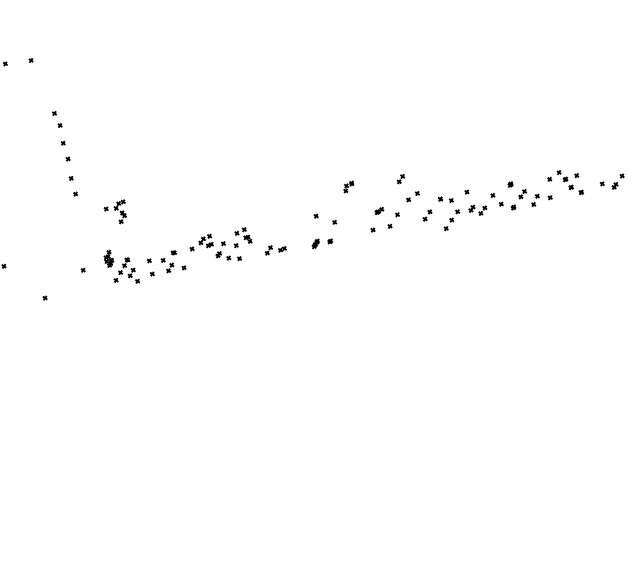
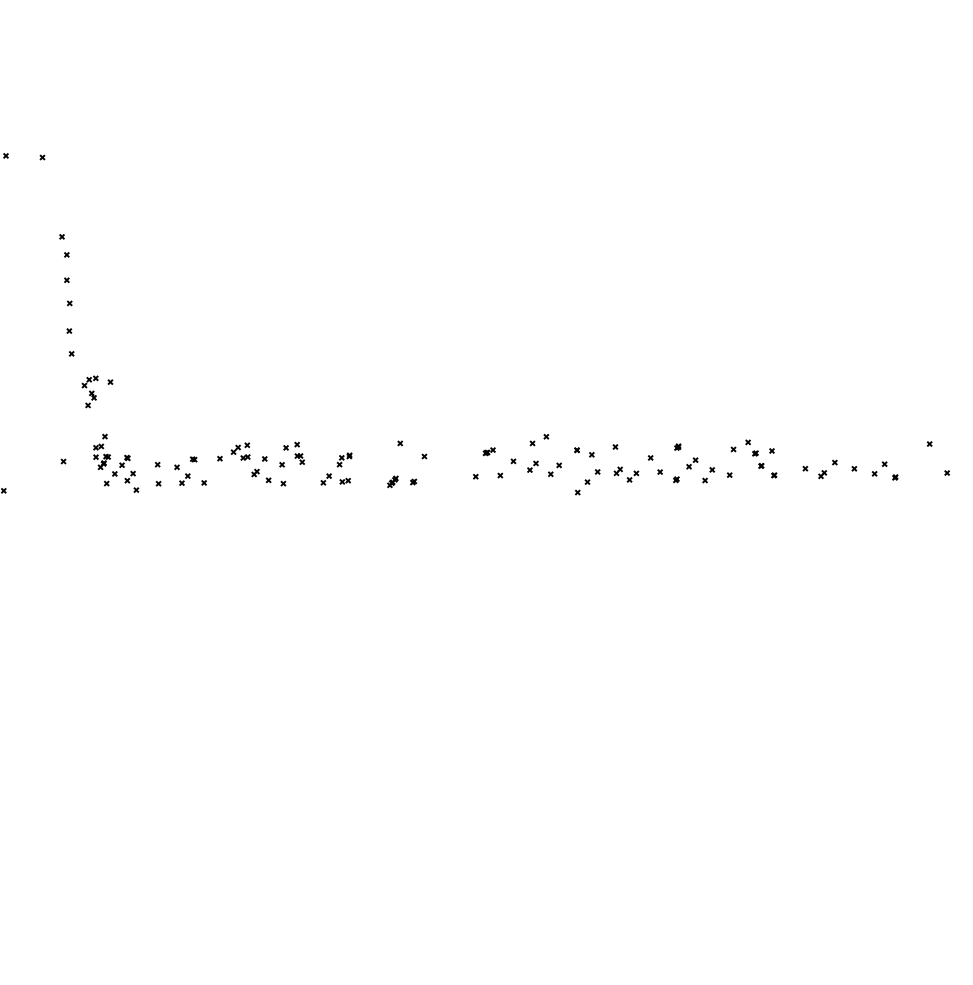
part: (400, 179) -> (532, 466), moved
part: (348, 186) -> (344, 459), moved
part: (120, 211) -> (89, 391), moved
part: (108, 258) -> (101, 451), size x1.67

